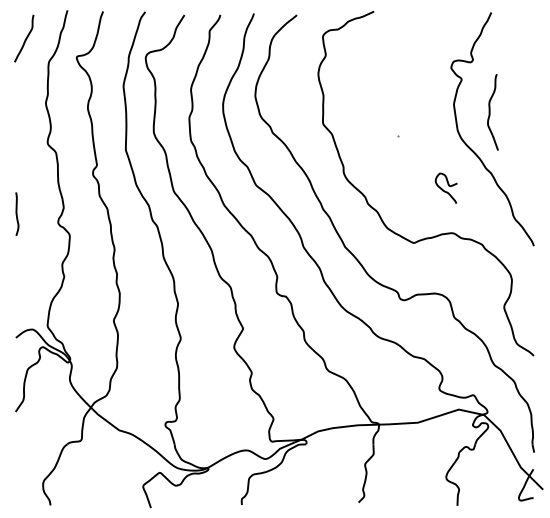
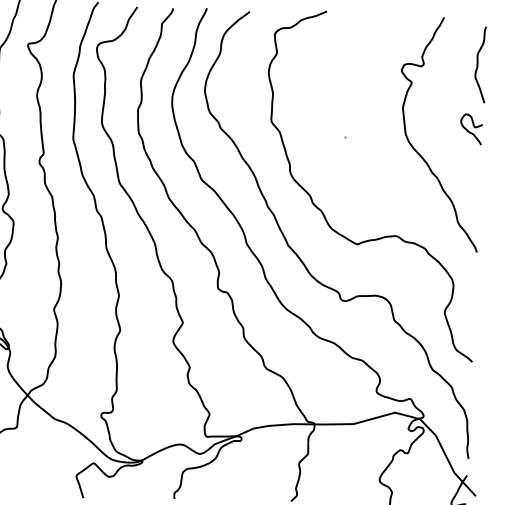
curve: (490, 112) -> (478, 64), moved
curve: (443, 189) -> (468, 130), moved

